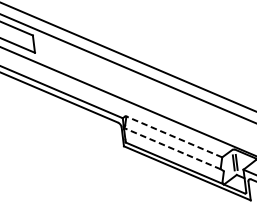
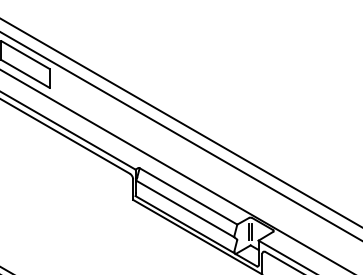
line: (174, 137) -> (188, 196), dashed -> solid
line: (172, 148) -> (185, 208), dashed -> solid

